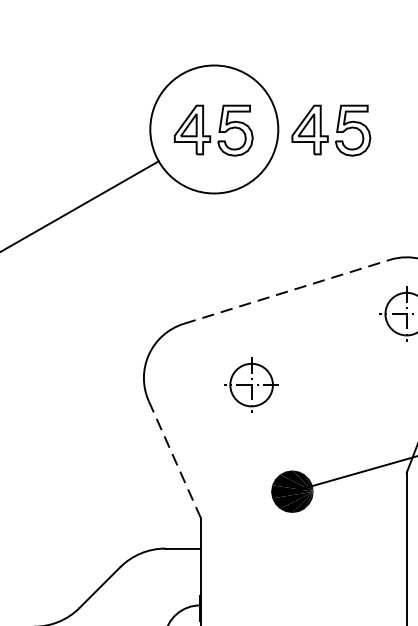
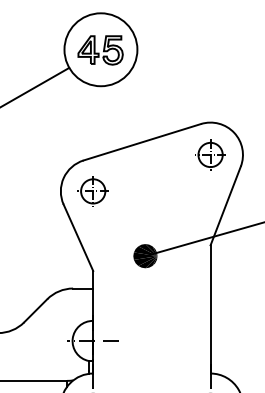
part: (331, 130) -> (167, 50), removed
line: (287, 292) -> (142, 142), dashed -> solid
part: (250, 385) -> (92, 191), moved
line: (174, 460) -> (78, 238), dashed -> solid

